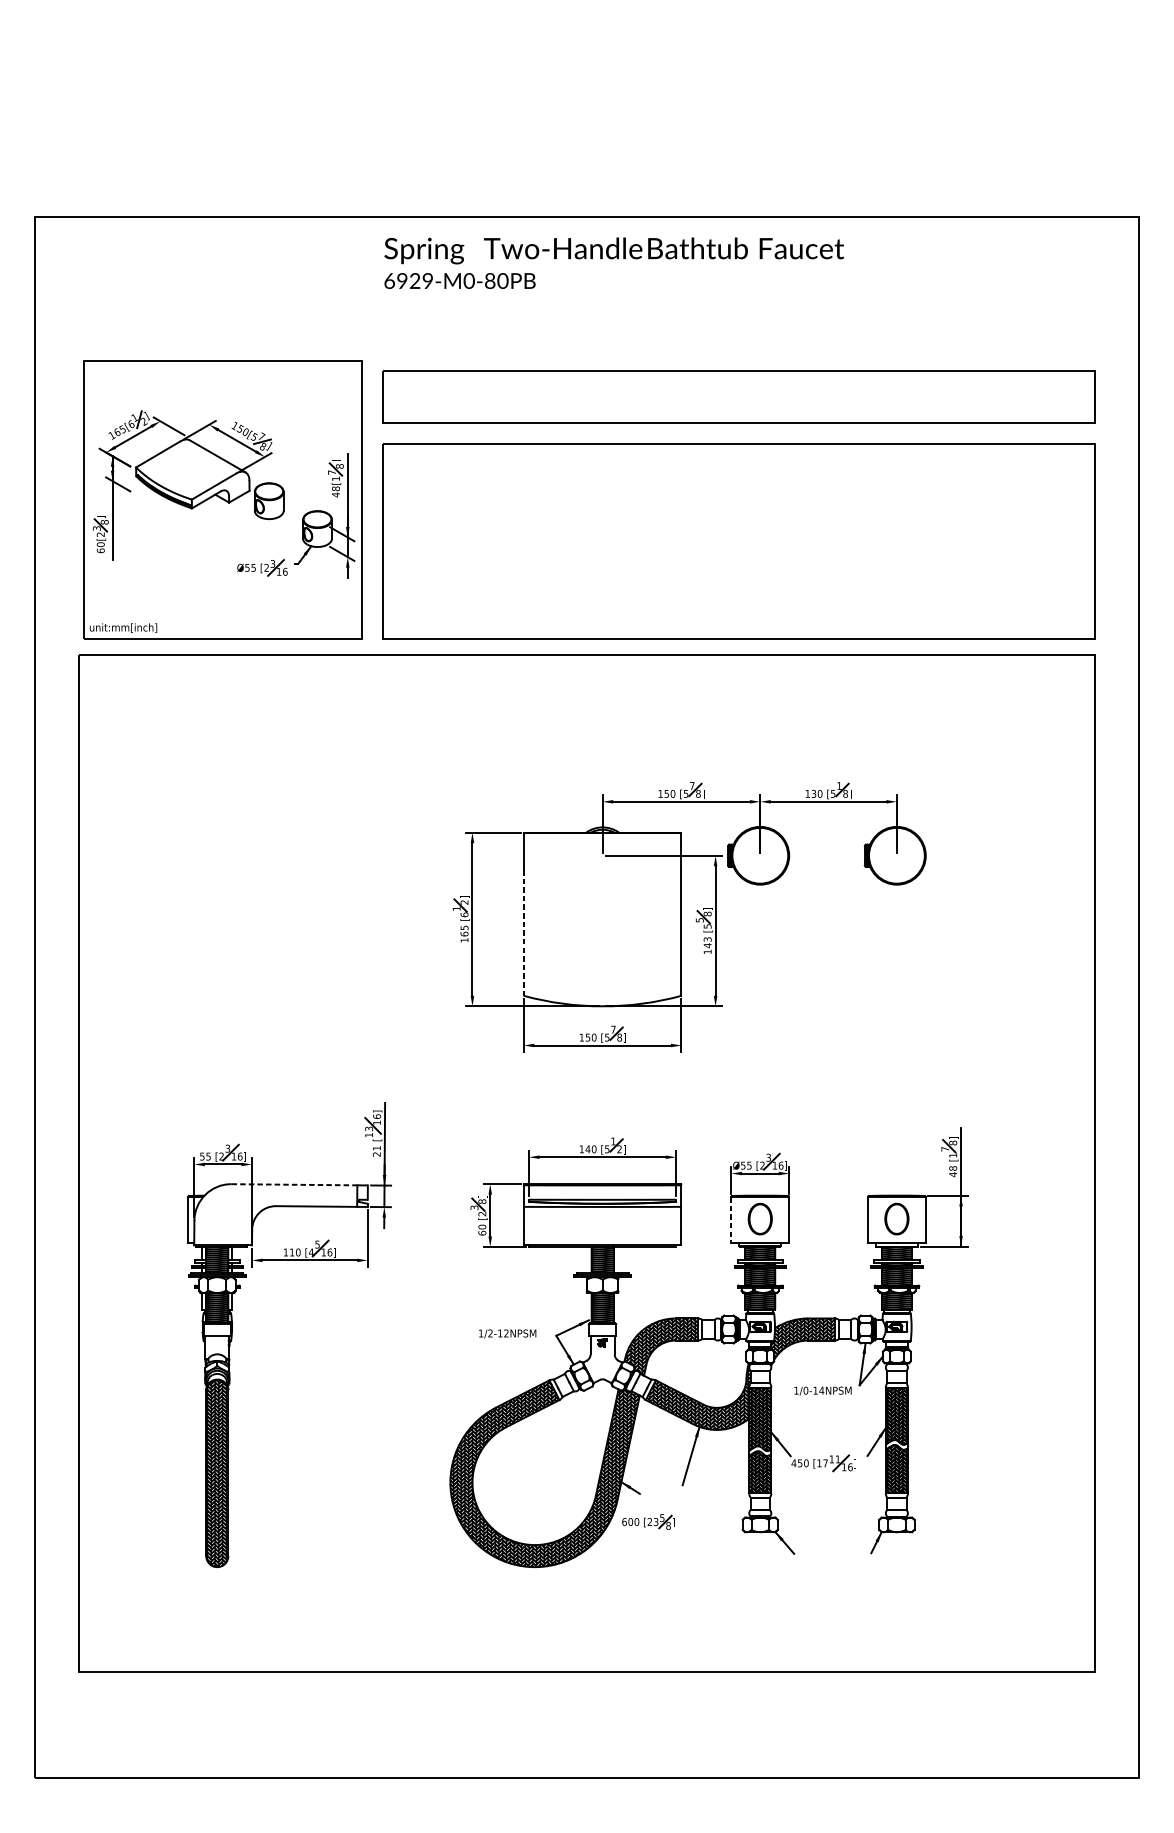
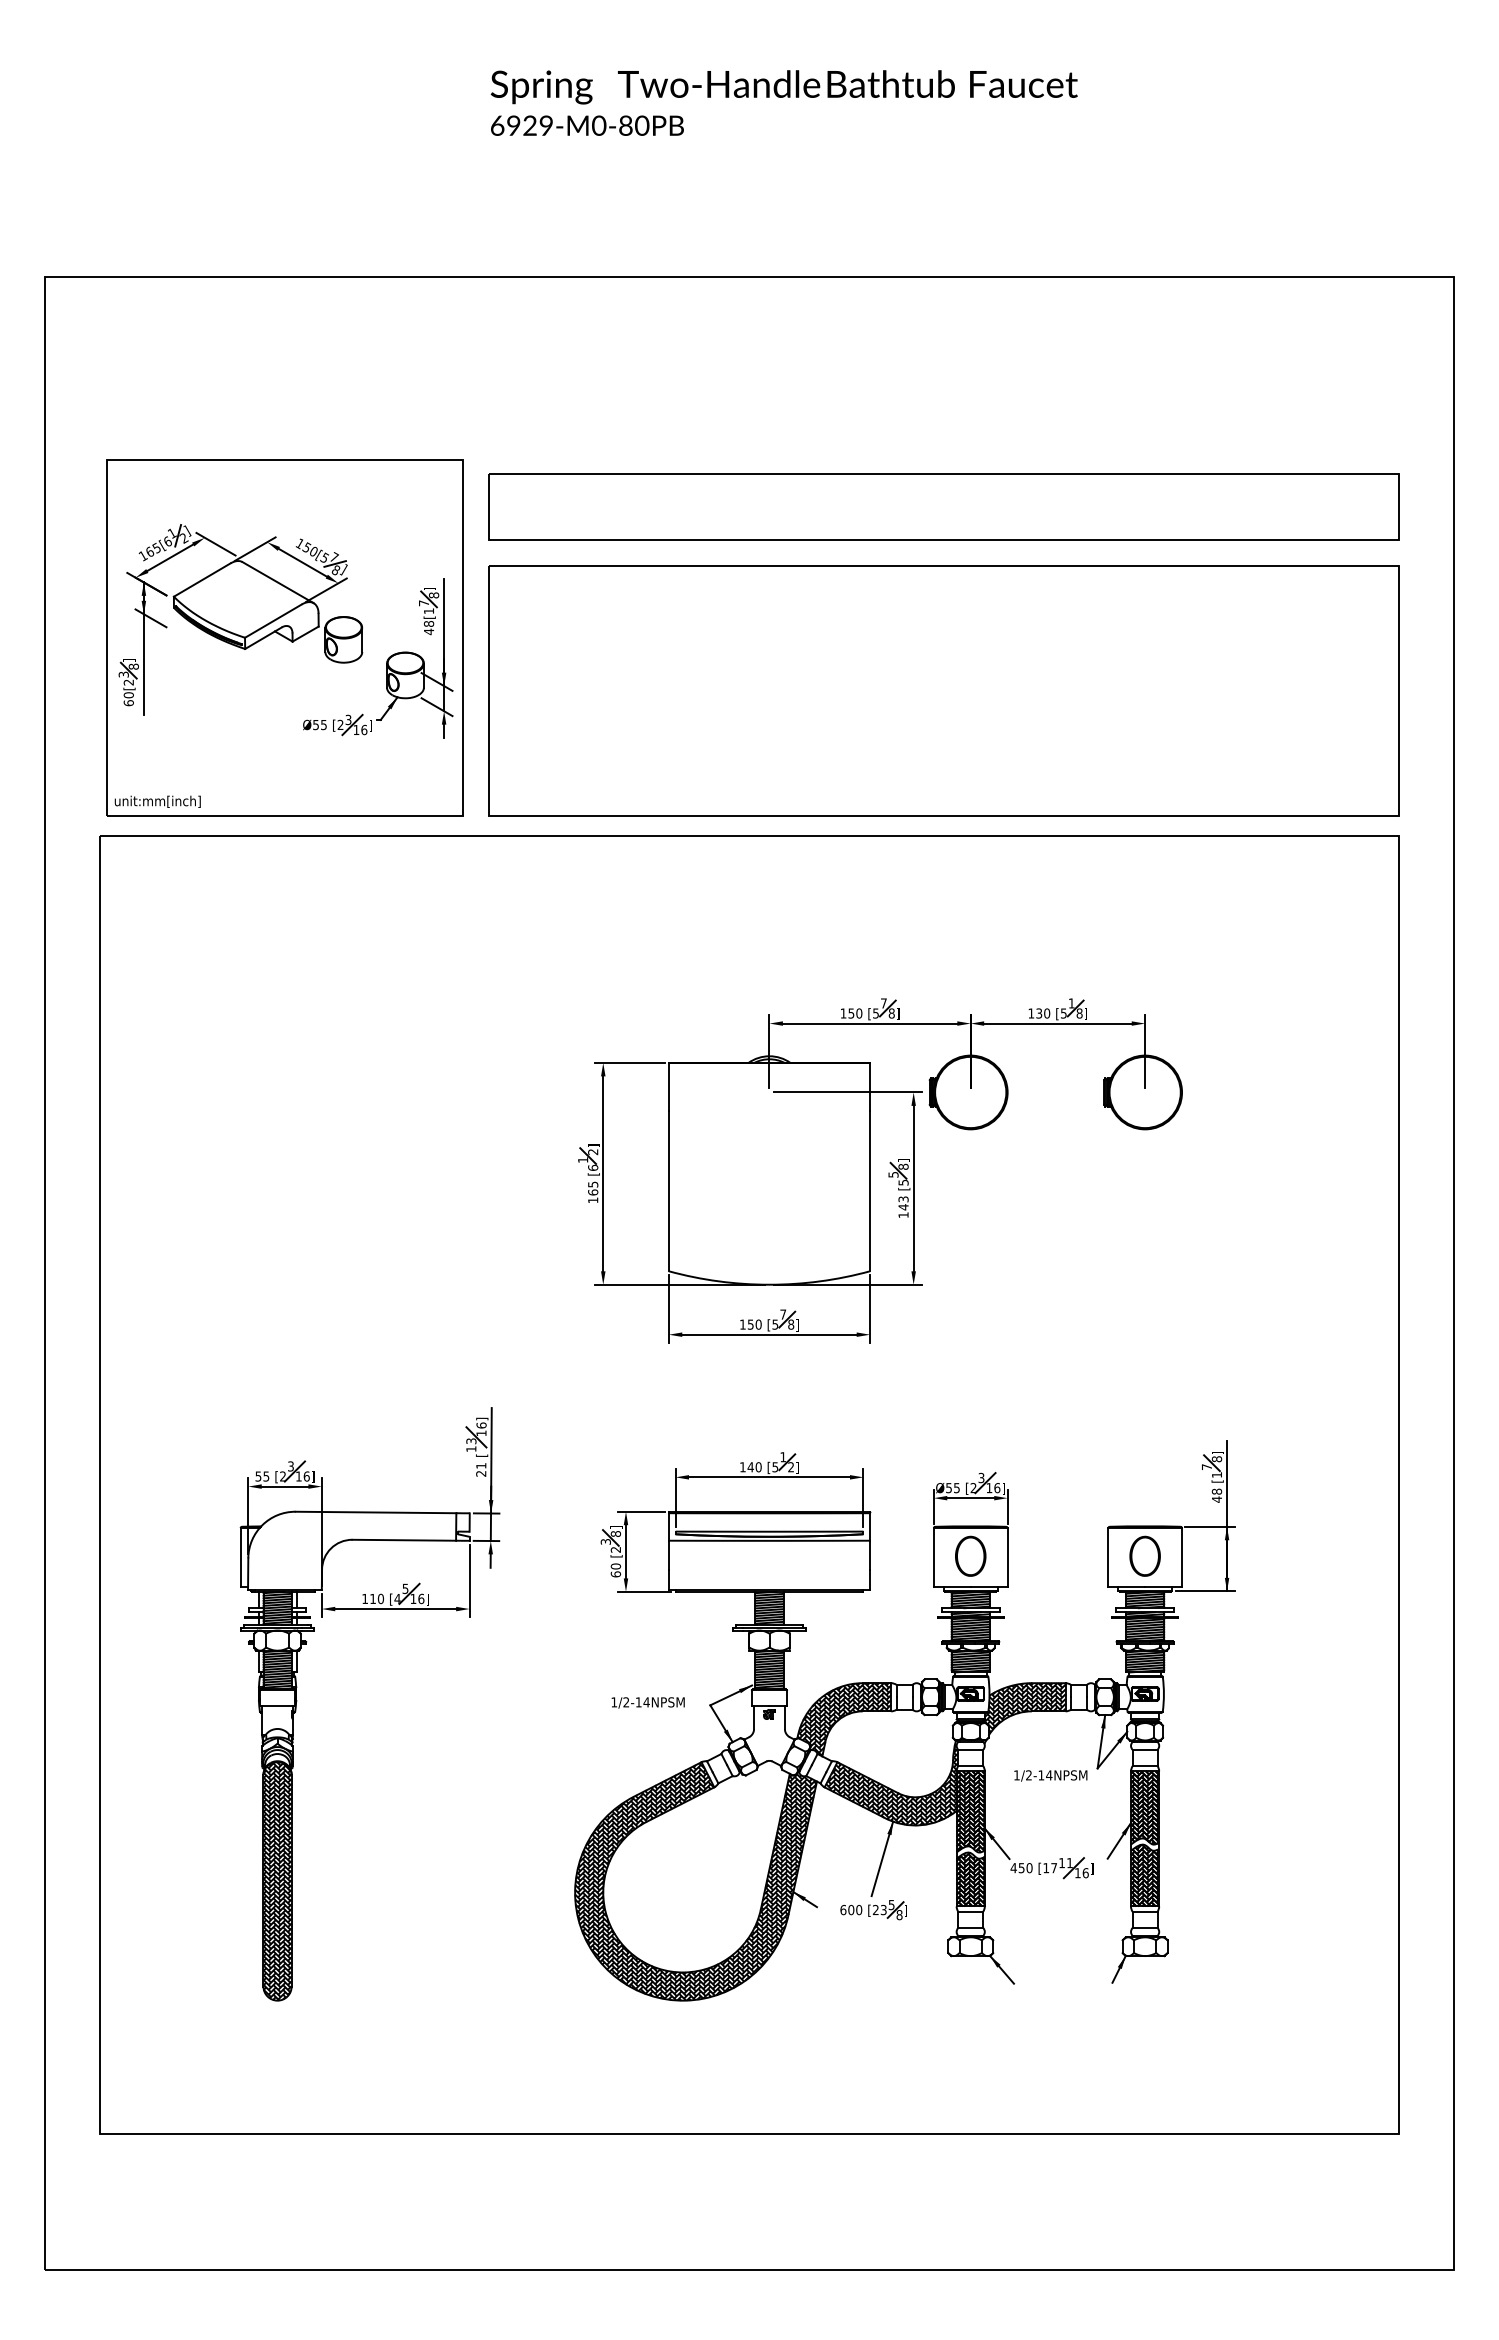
text: (613, 262) -> (783, 102), moved
line: (523, 933) -> (668, 1191), dashed -> solid
line: (294, 1184) -> (376, 1512), dashed -> solid
line: (731, 1220) -> (933, 1557), dashed -> solid
text: (506, 1333) -> (646, 1702), 1/2-12NPSM -> 1/2-14NPSM
text: (806, 1390) -> (1029, 1775), 1/0-14NPSM -> 1/2-14NPSM
part: (648, 1522) -> (873, 1910), moved

